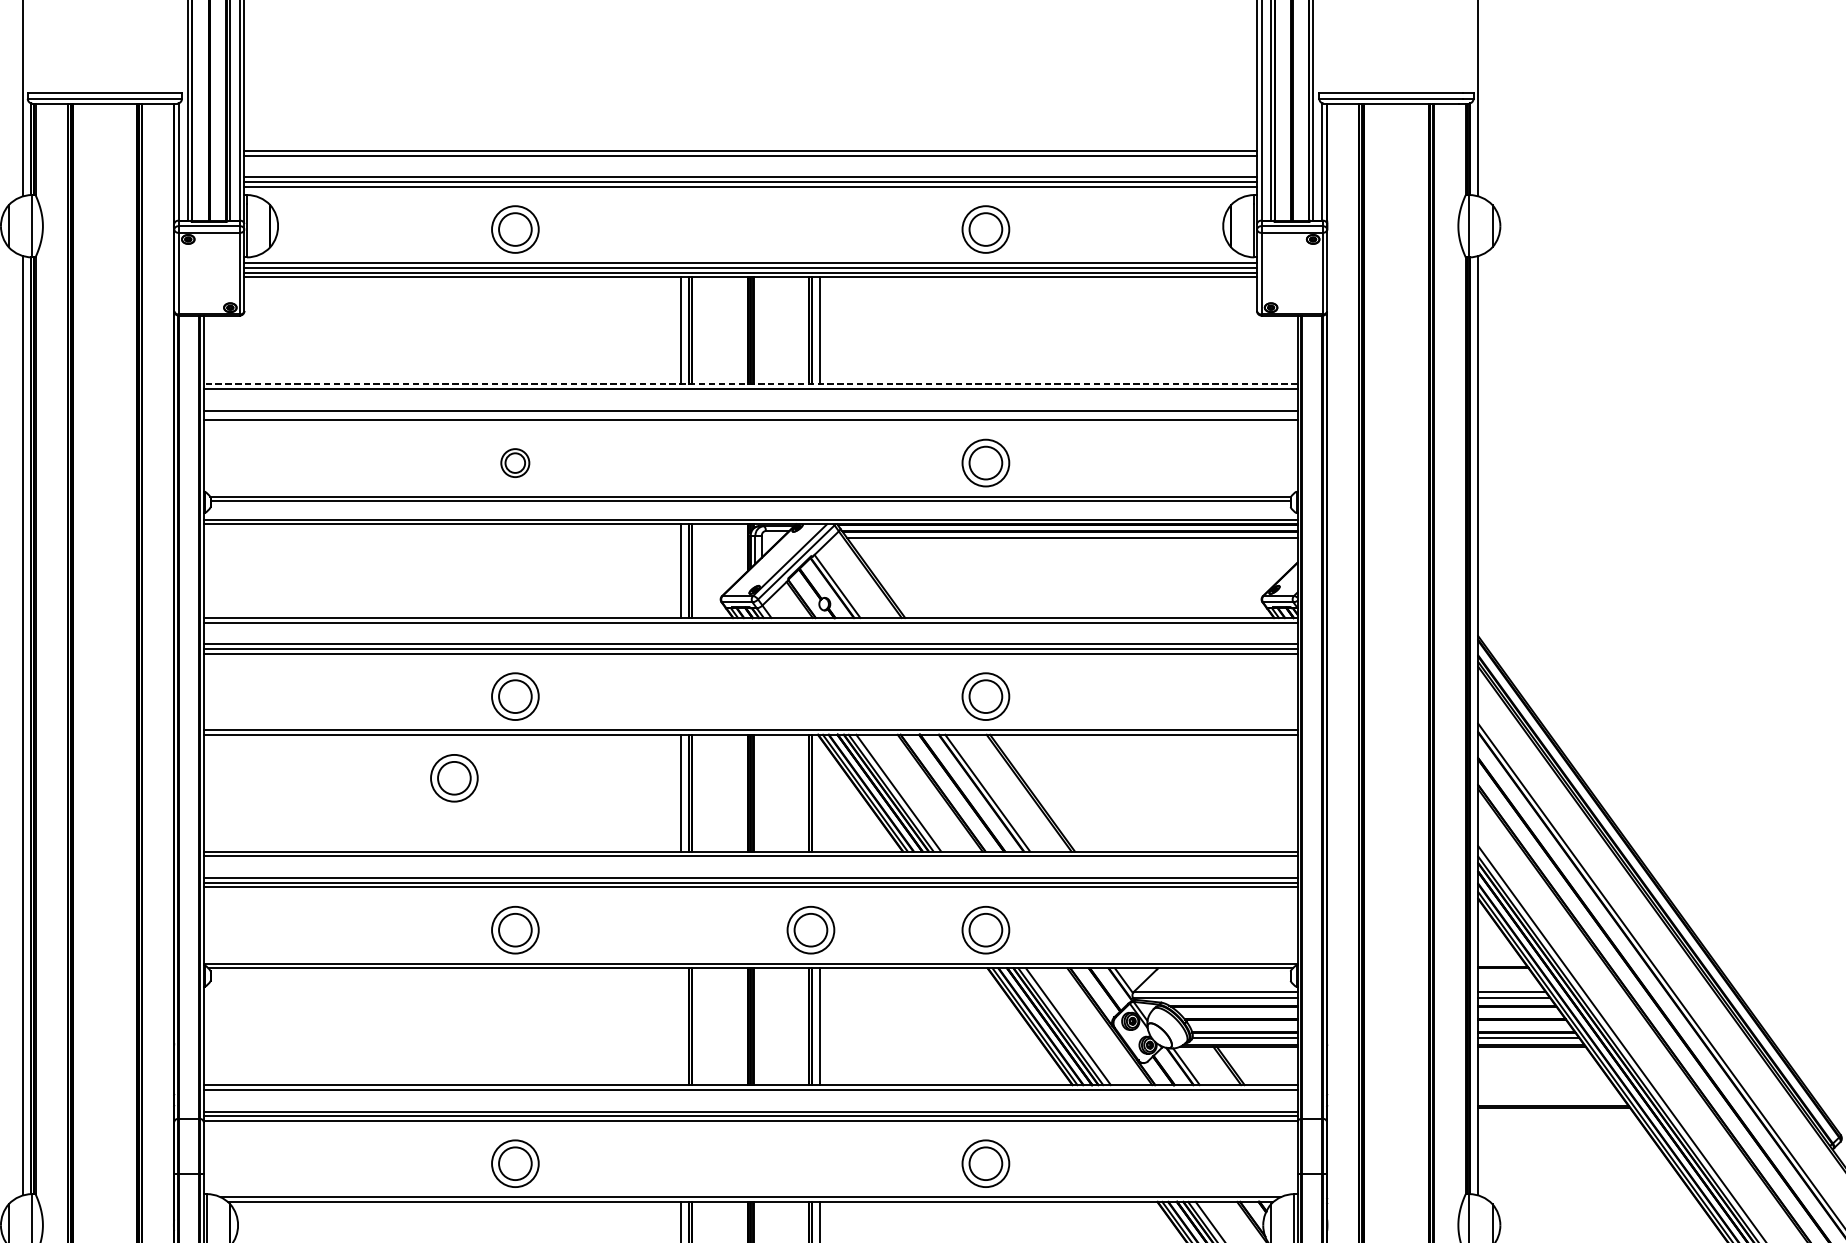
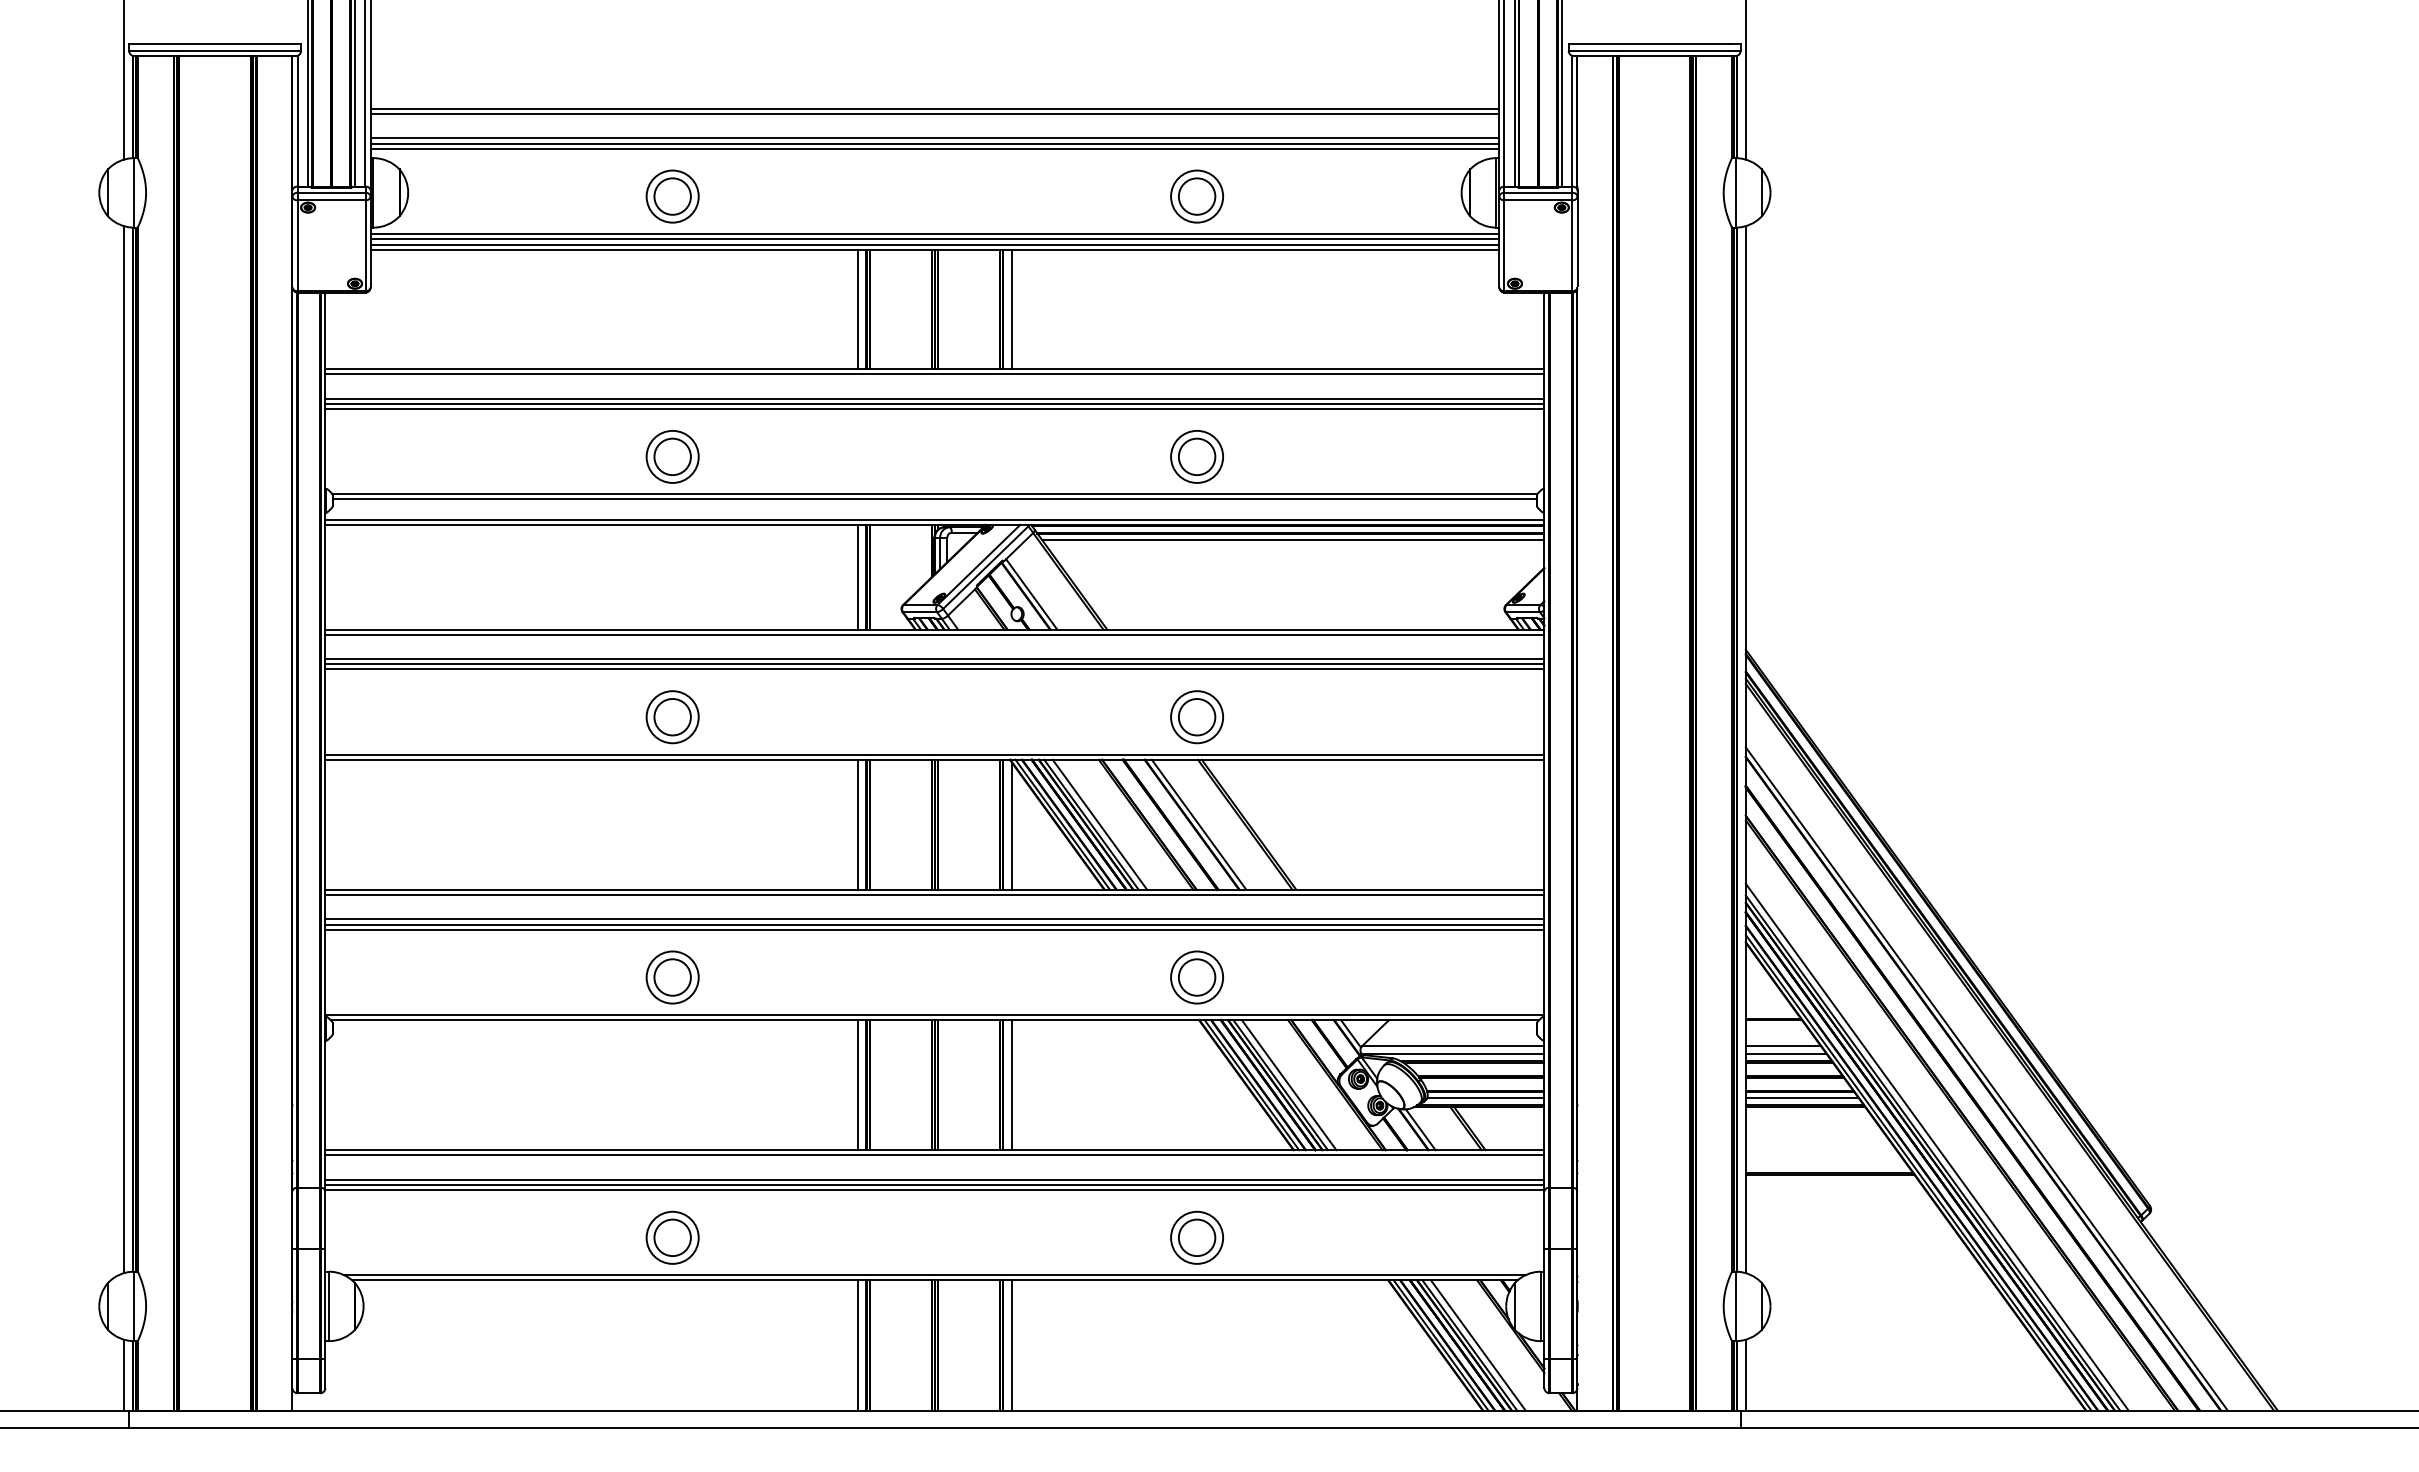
line: (750, 384) -> (934, 369), dashed -> solid
line: (750, 415) -> (934, 403), added
part: (515, 462) -> (672, 456), size x1.67
part: (454, 778) -> (604, 808), removed
line: (820, 794) -> (1012, 826), added
part: (810, 930) -> (1001, 977), removed
line: (681, 1027) -> (857, 1085), added

